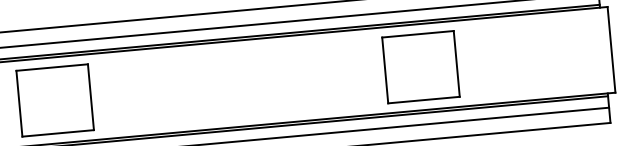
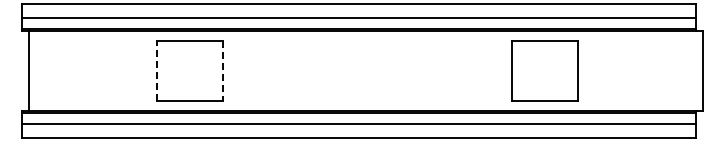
part: (420, 66) -> (544, 70), moved
line: (91, 97) -> (223, 71), solid -> dashed
line: (19, 103) -> (157, 70), solid -> dashed

